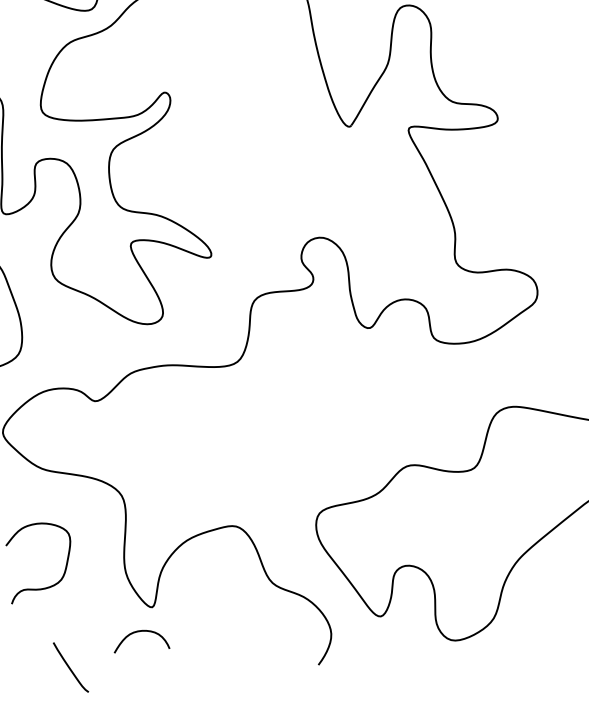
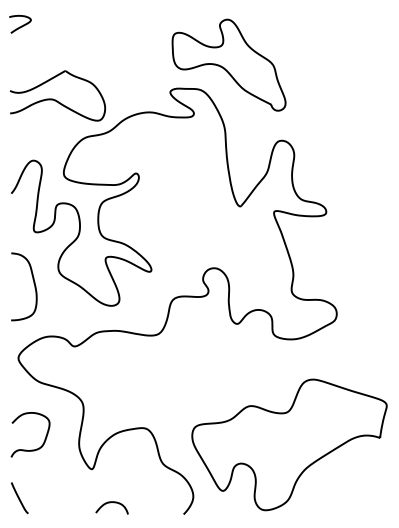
curve: (137, 633) -> (110, 503), moved
line: (70, 668) -> (19, 498), moved

